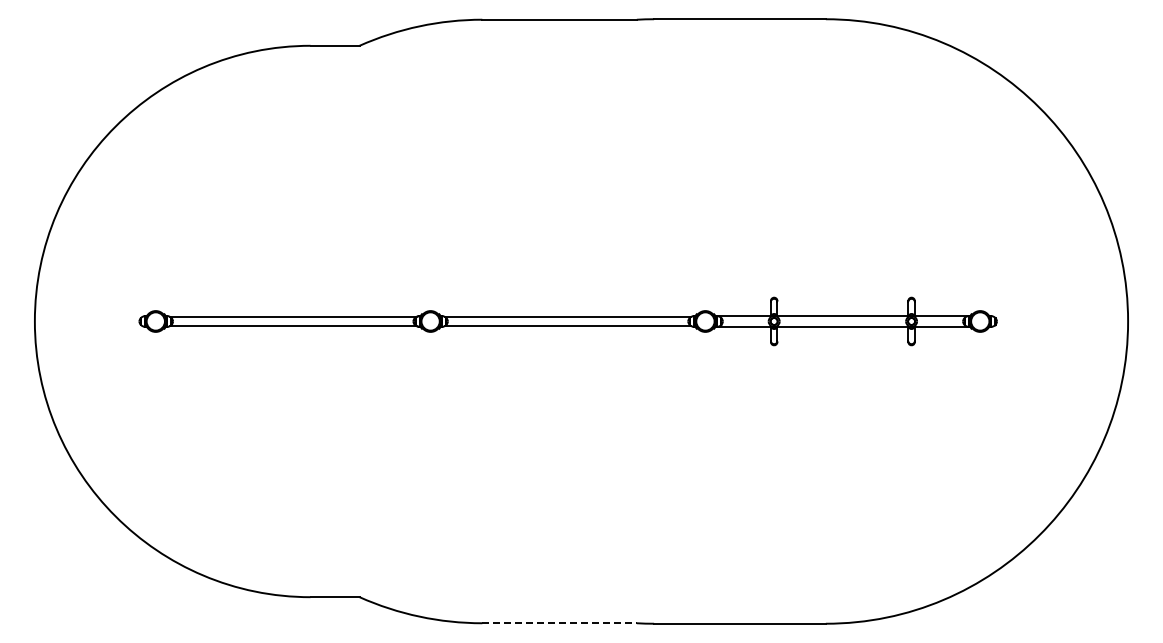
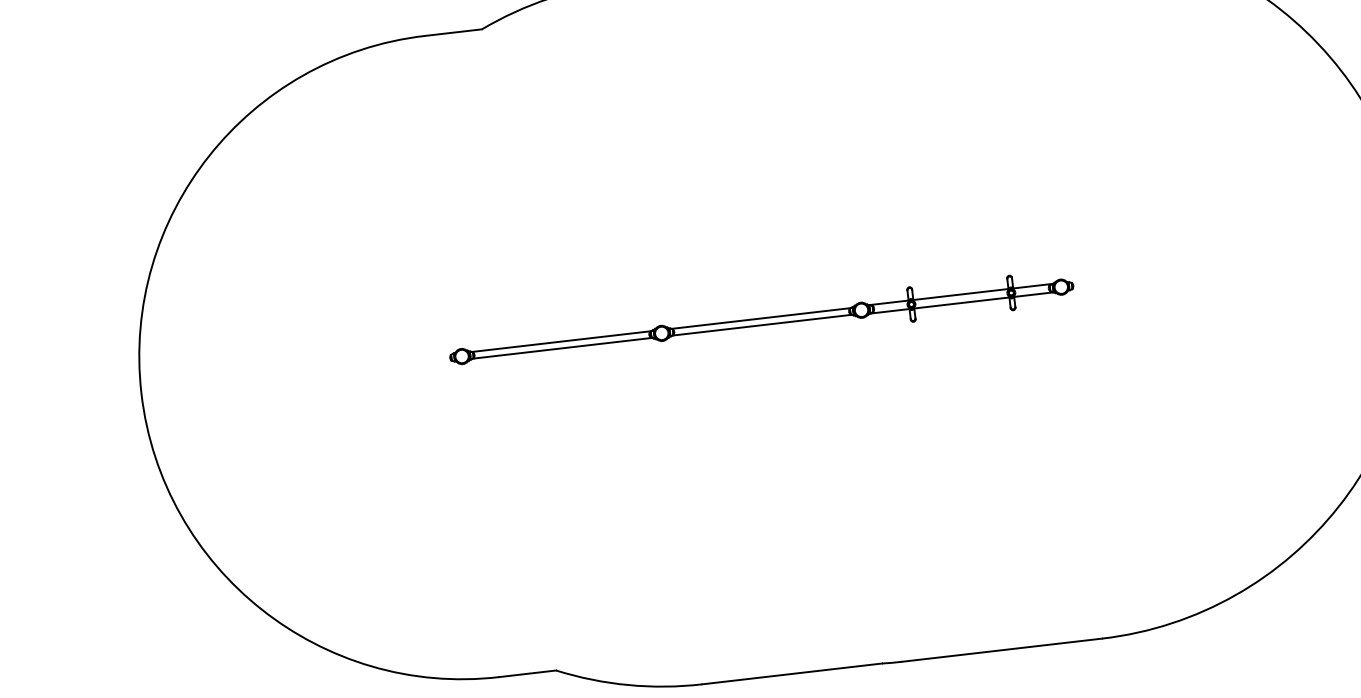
part: (568, 321) -> (761, 321), size x0.62
line: (560, 623) -> (793, 674), dashed -> solid

